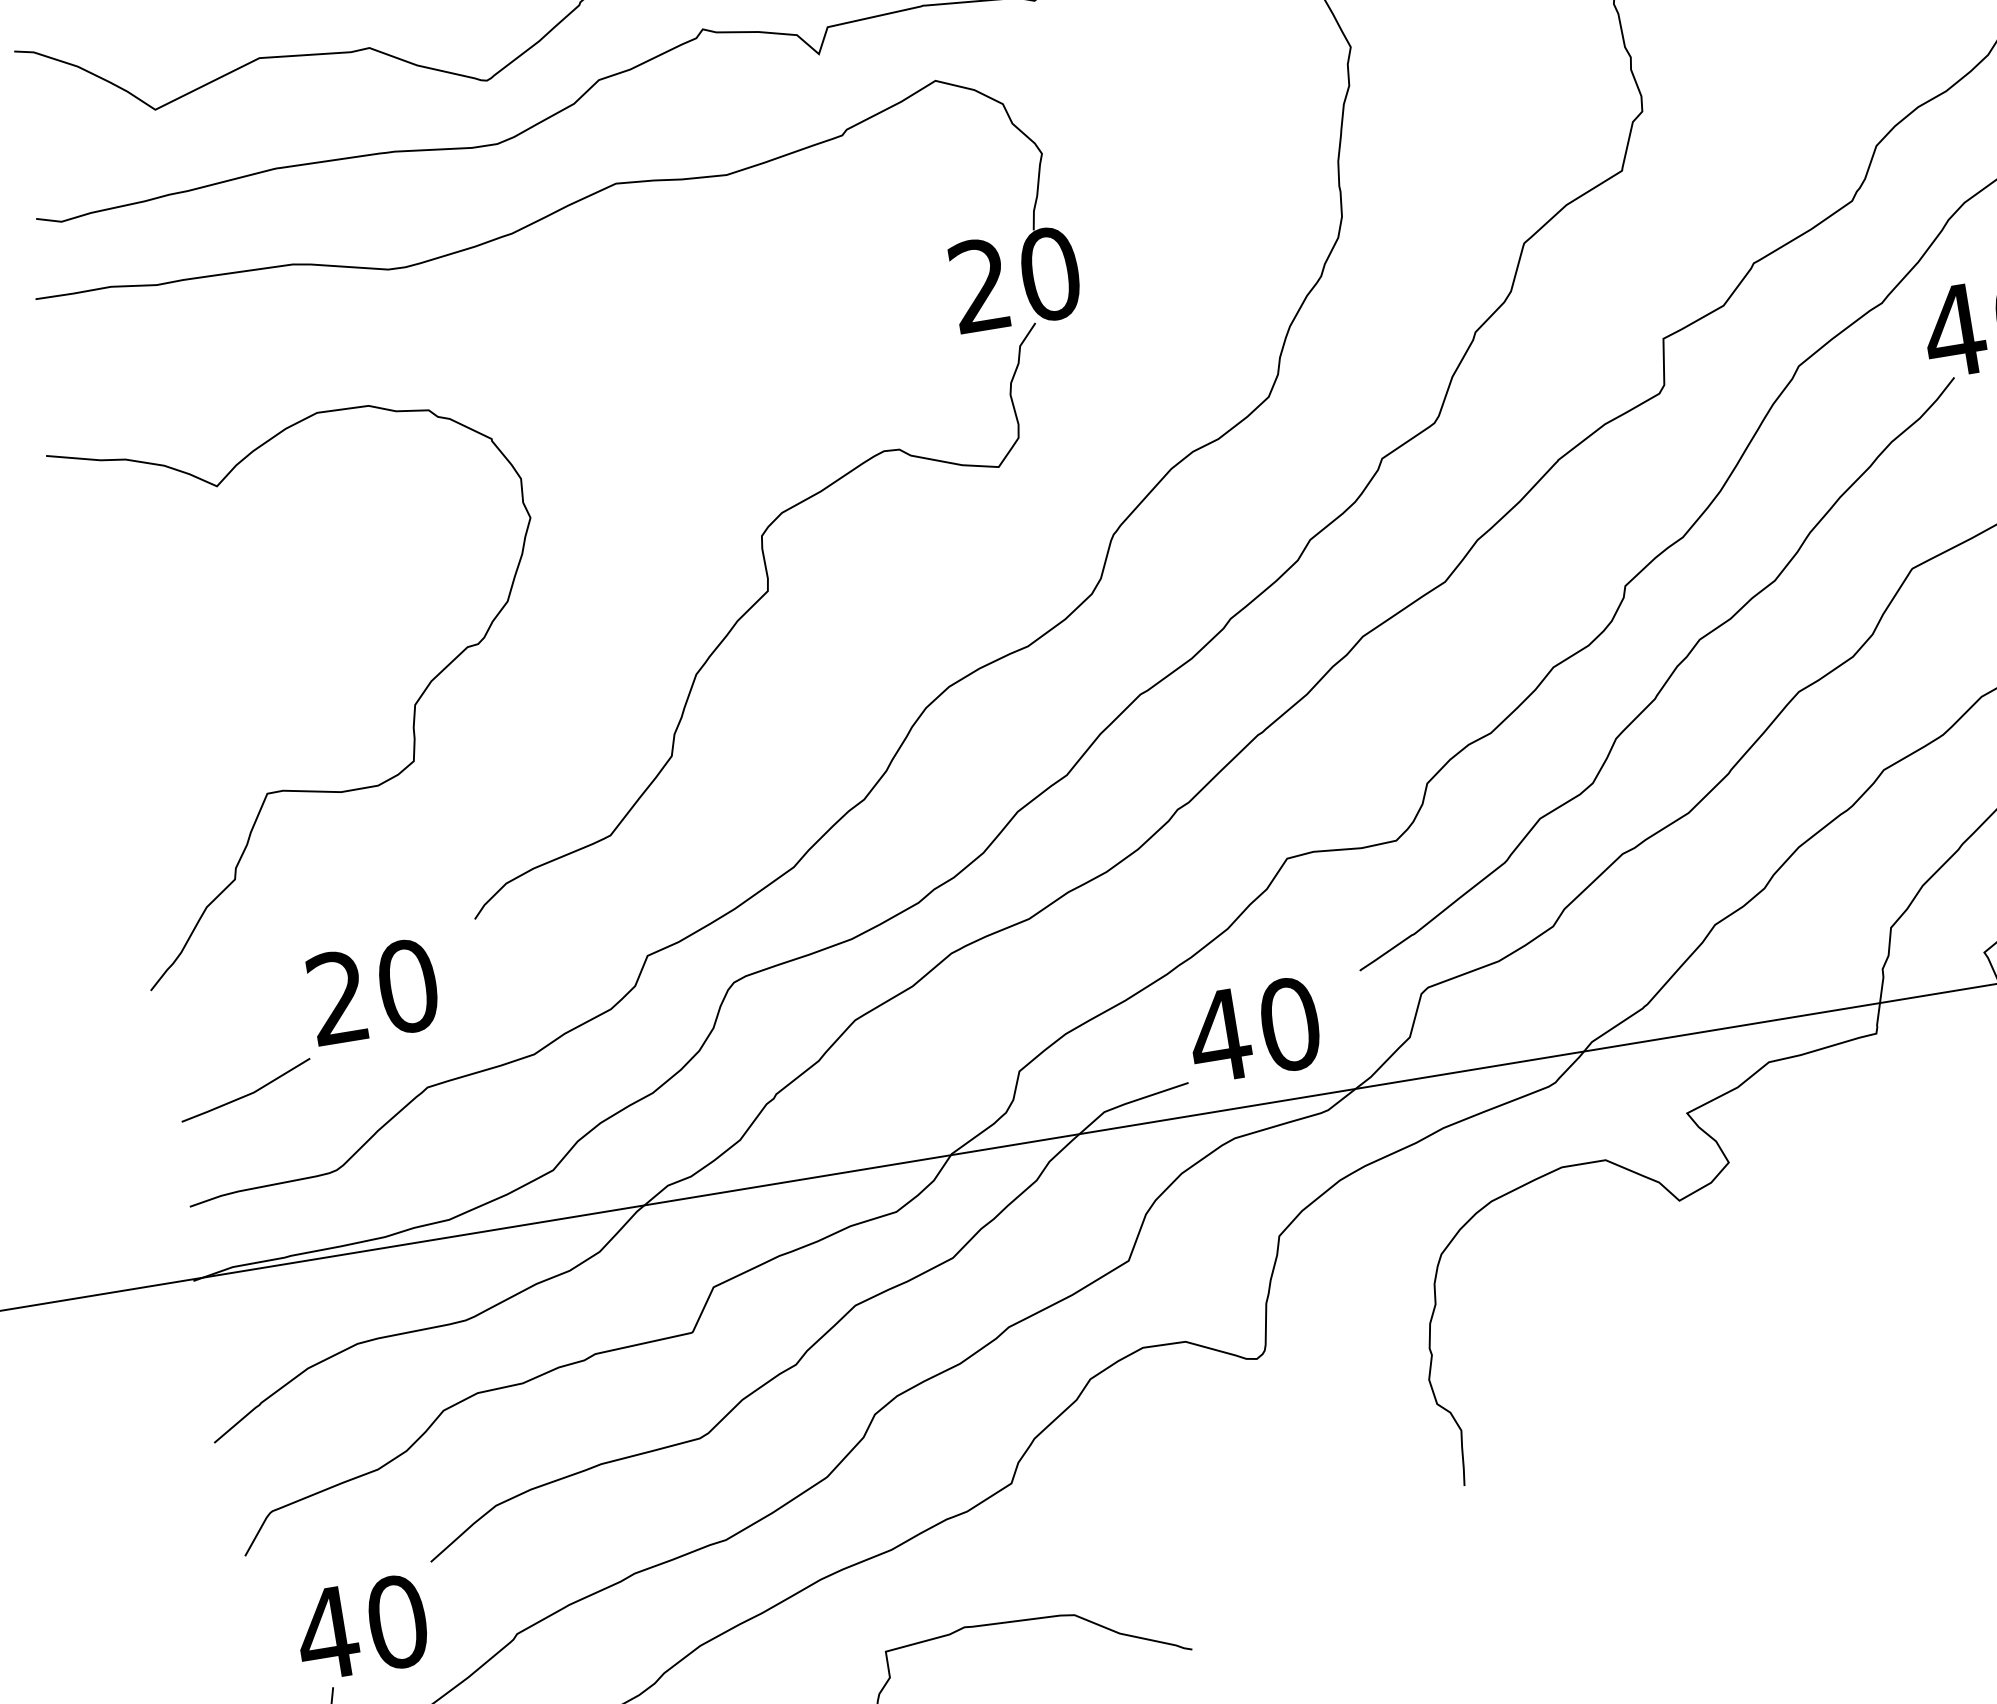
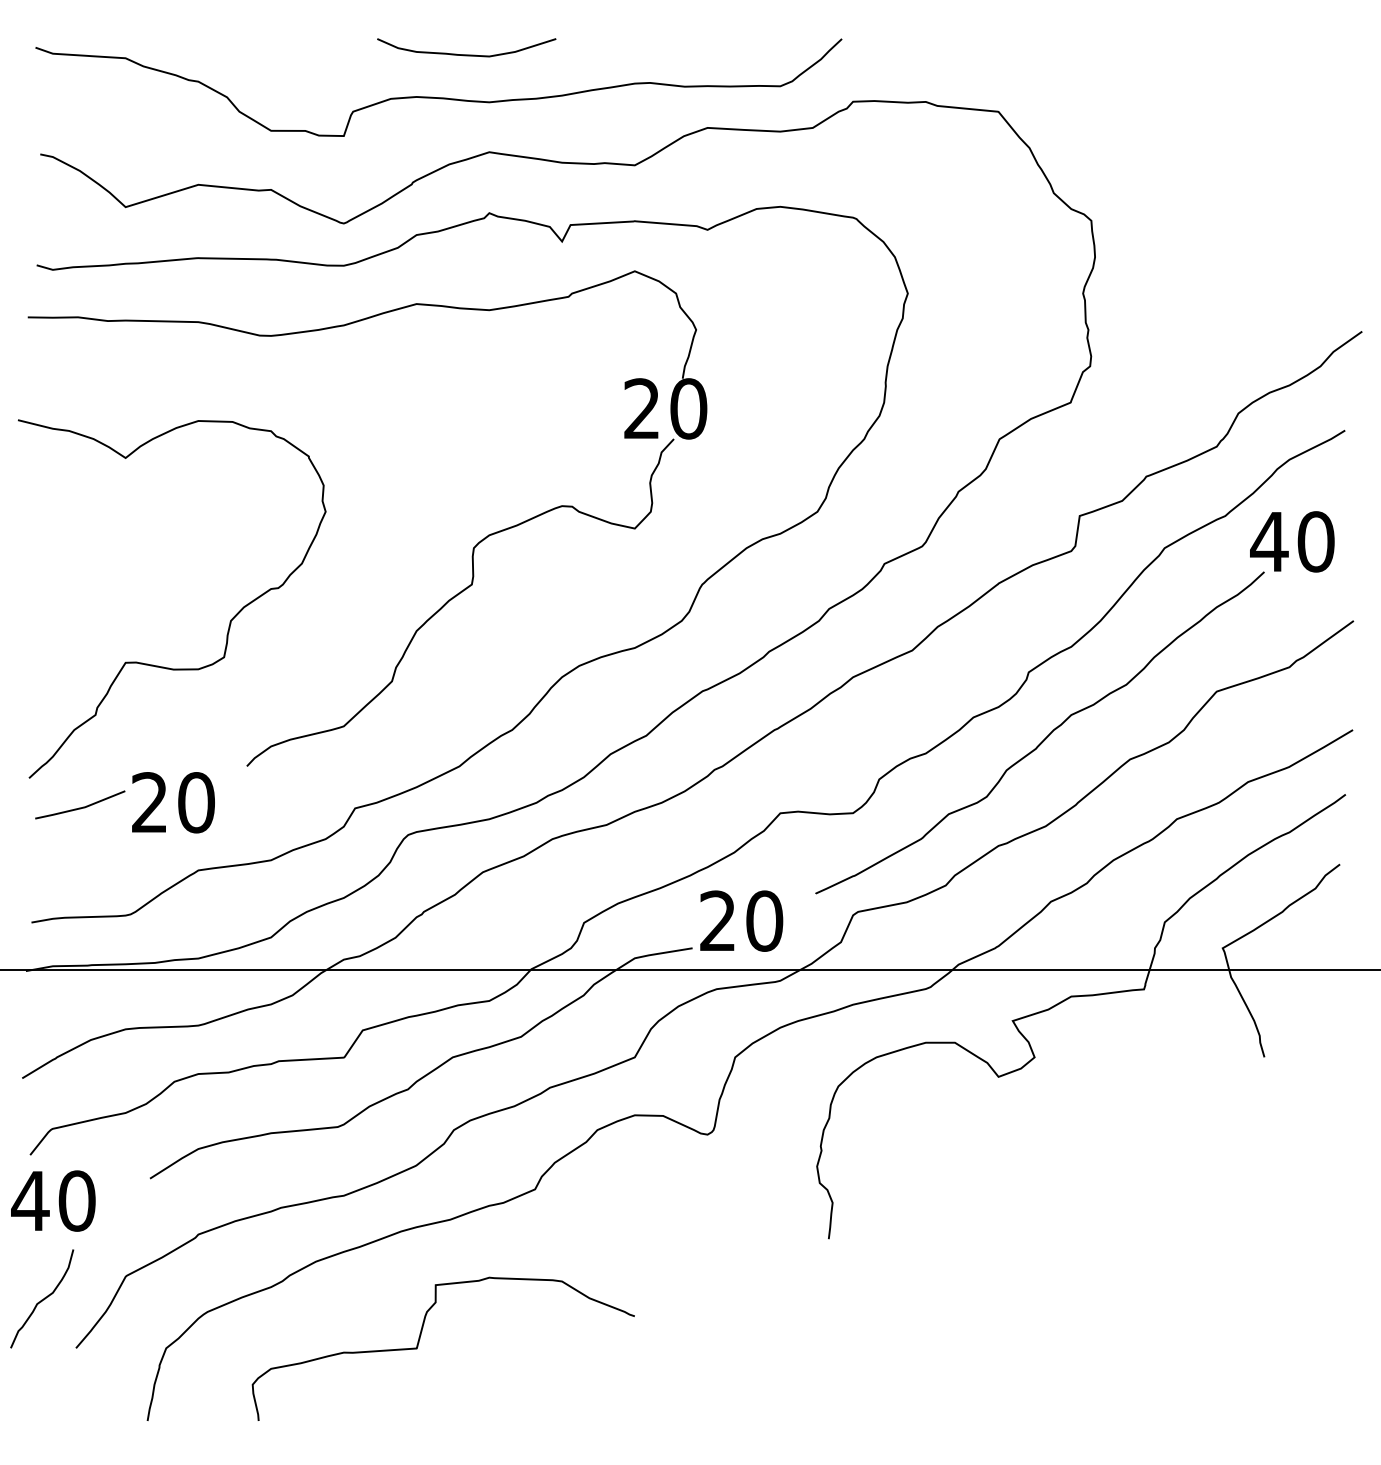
text: (1219, 1035) -> (717, 920), 40 -> 20
line: (246, 1094) -> (80, 807), moved
text: (361, 1627) -> (53, 1200), moved

